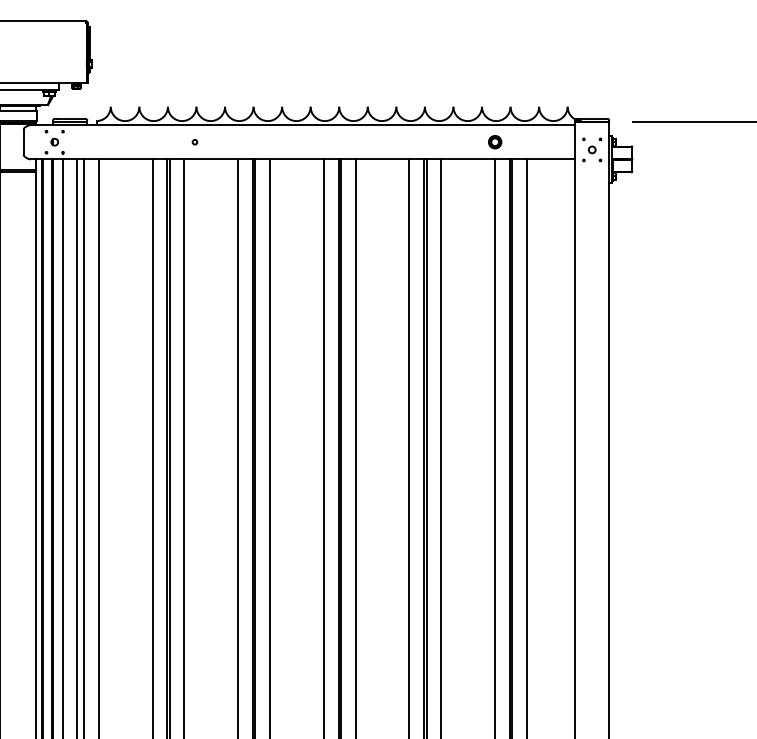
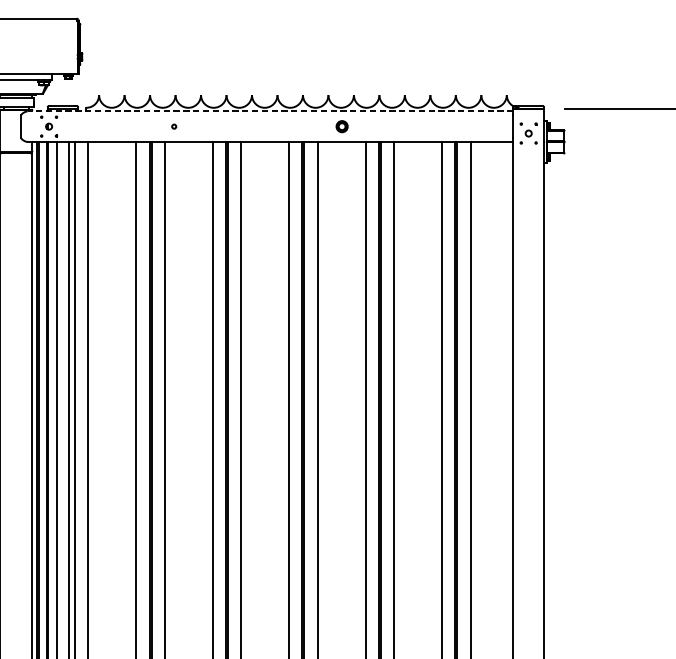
line: (302, 125) -> (270, 111), solid -> dashed
part: (495, 142) -> (342, 126), moved

